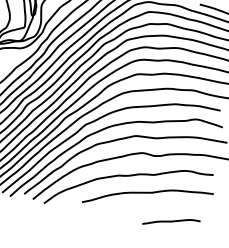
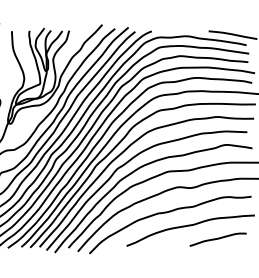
curve: (170, 222) -> (217, 239), moved

